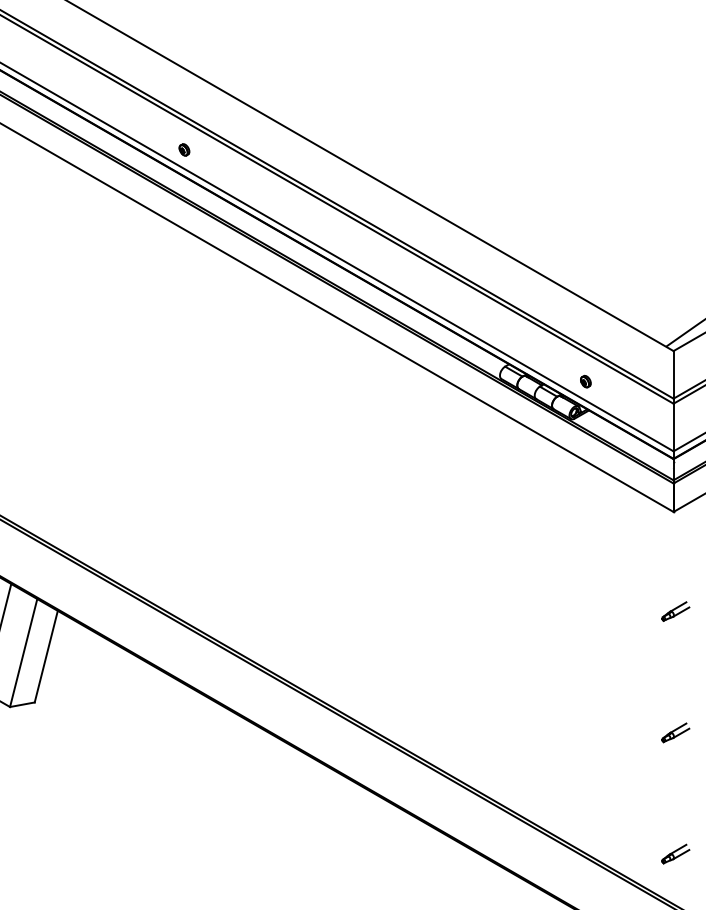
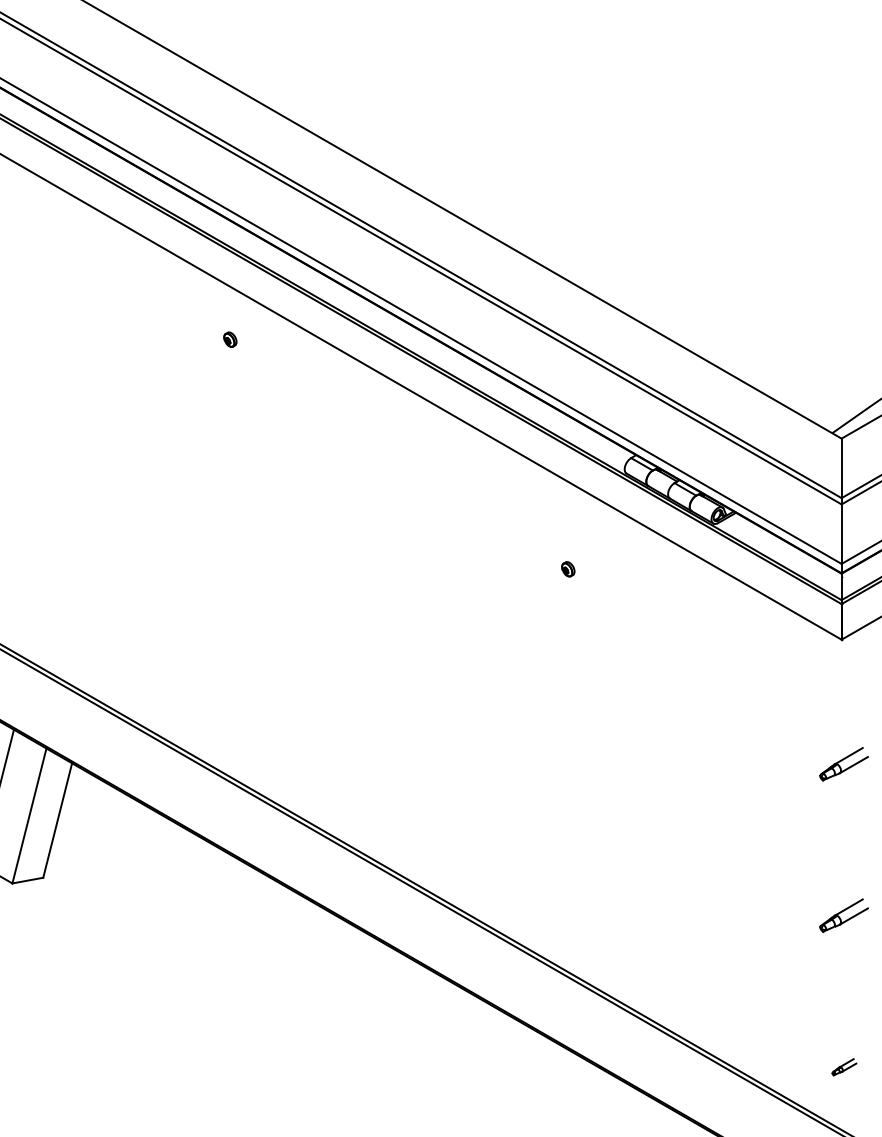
part: (184, 149) -> (230, 339), moved
part: (585, 381) -> (567, 569), moved
part: (675, 611) -> (844, 764), size x1.4
part: (675, 732) -> (844, 915), size x1.4
part: (675, 853) -> (844, 1066), size x0.7

